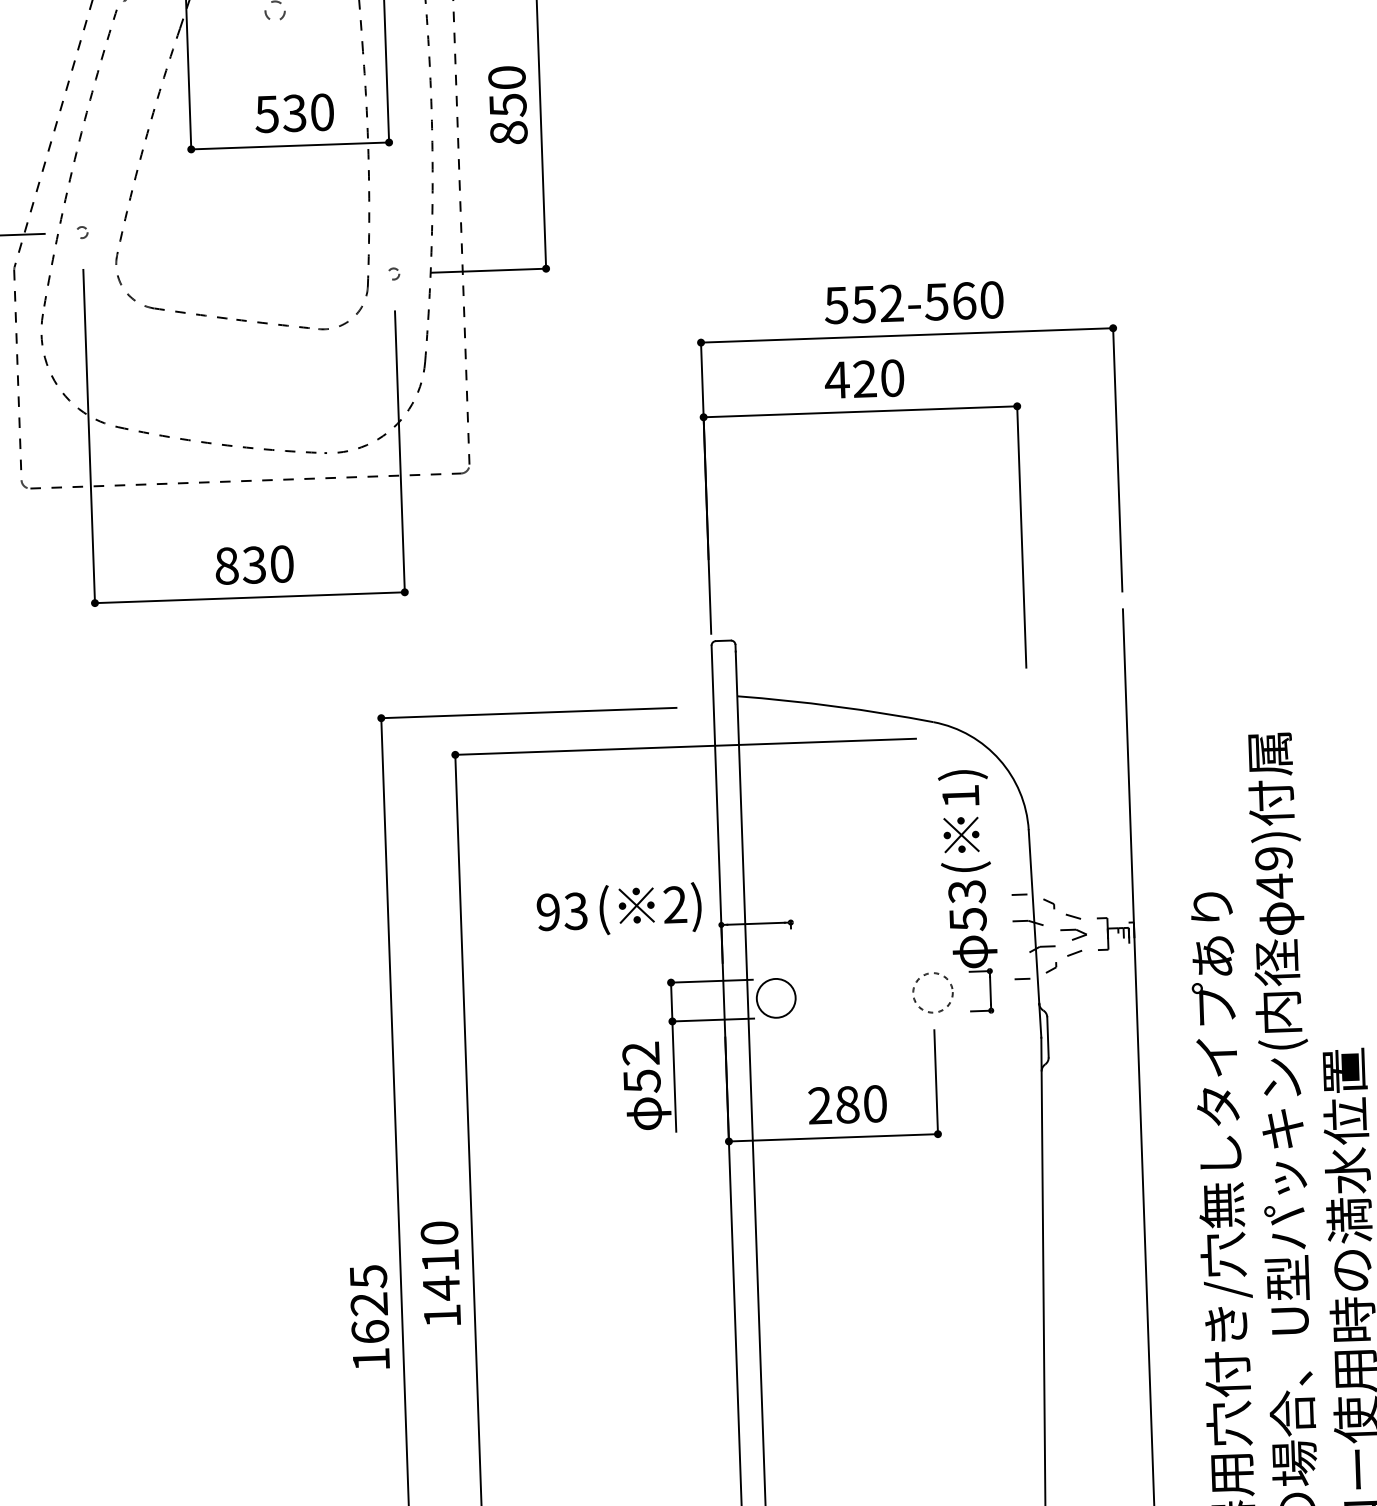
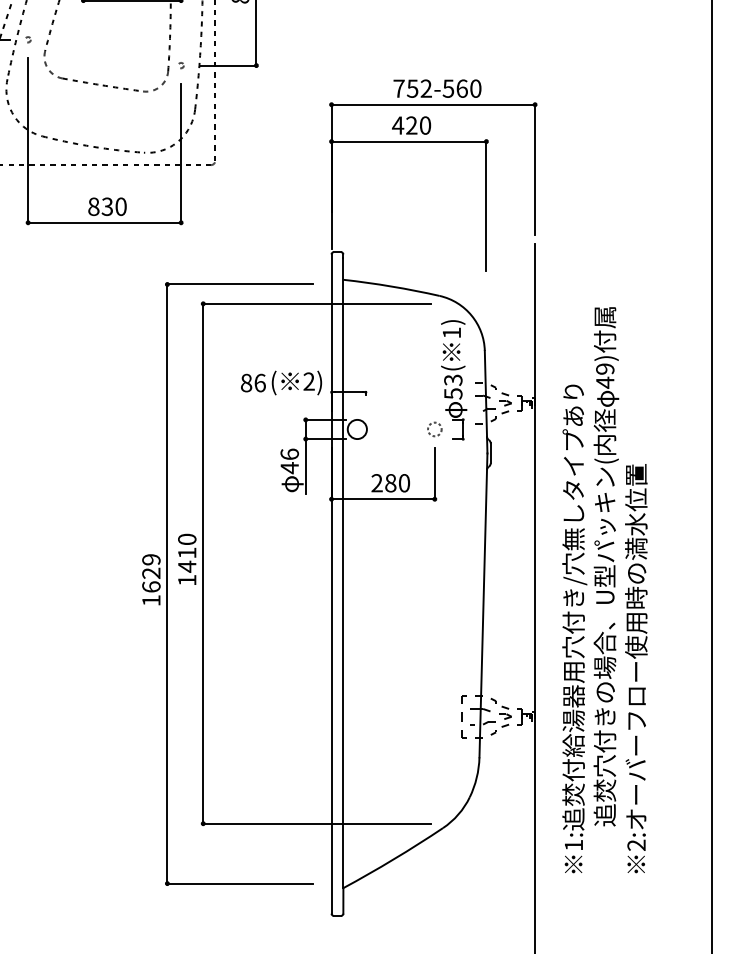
text: (835, 305) -> (398, 88), 552-560 -> 752-560
text: (560, 910) -> (252, 382), 93 -> 86
circle: (932, 992) -> (434, 429), size x0.7
text: (641, 1068) -> (289, 461), 52 -> 46
text: (368, 1276) -> (151, 559), 1625 -> 1629

